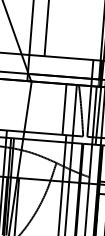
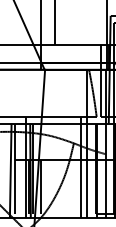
line: (64, 108) -> (77, 92), removed

